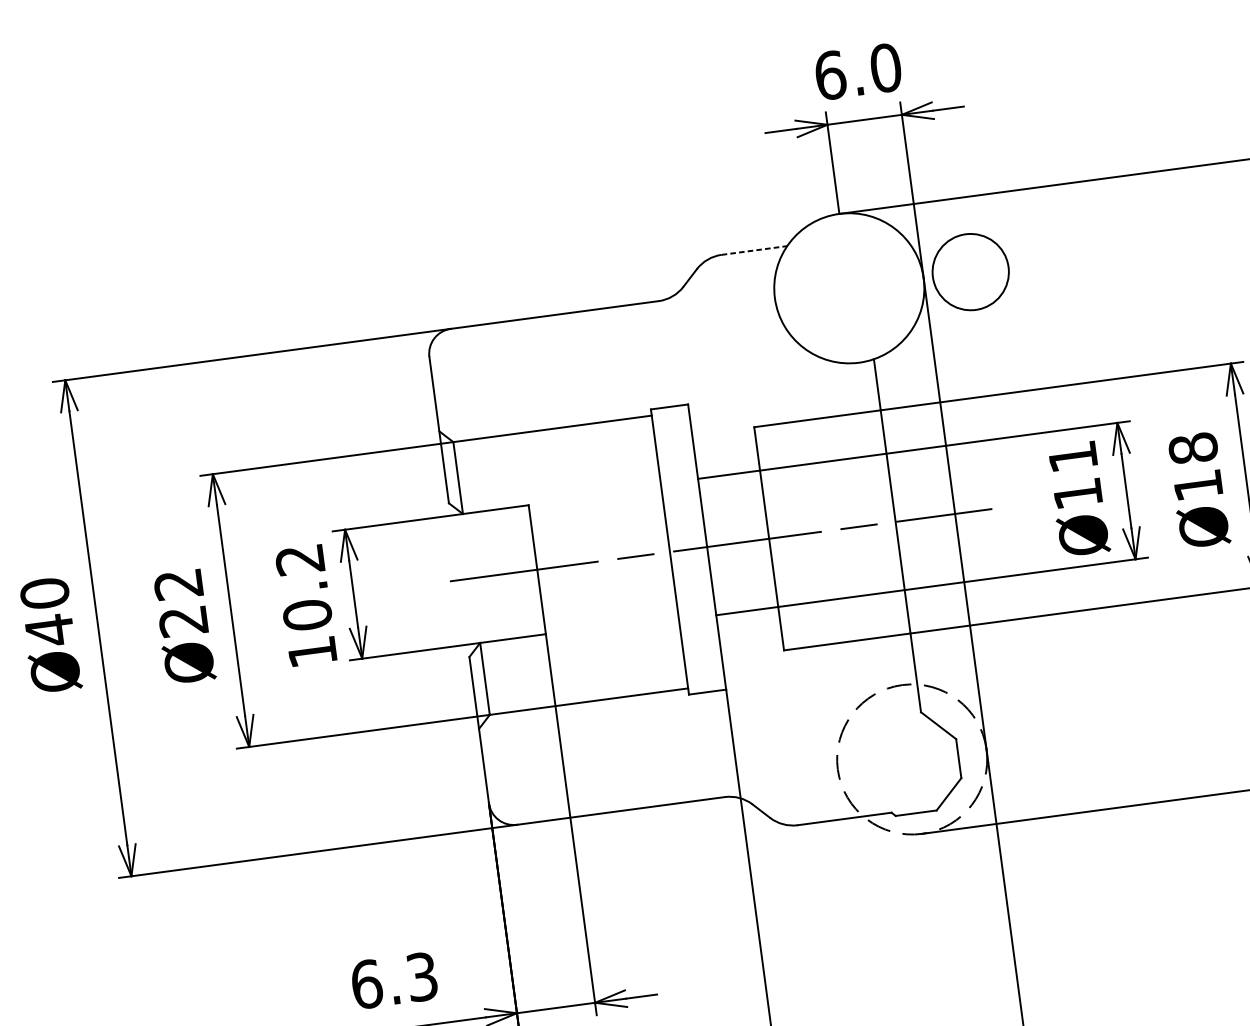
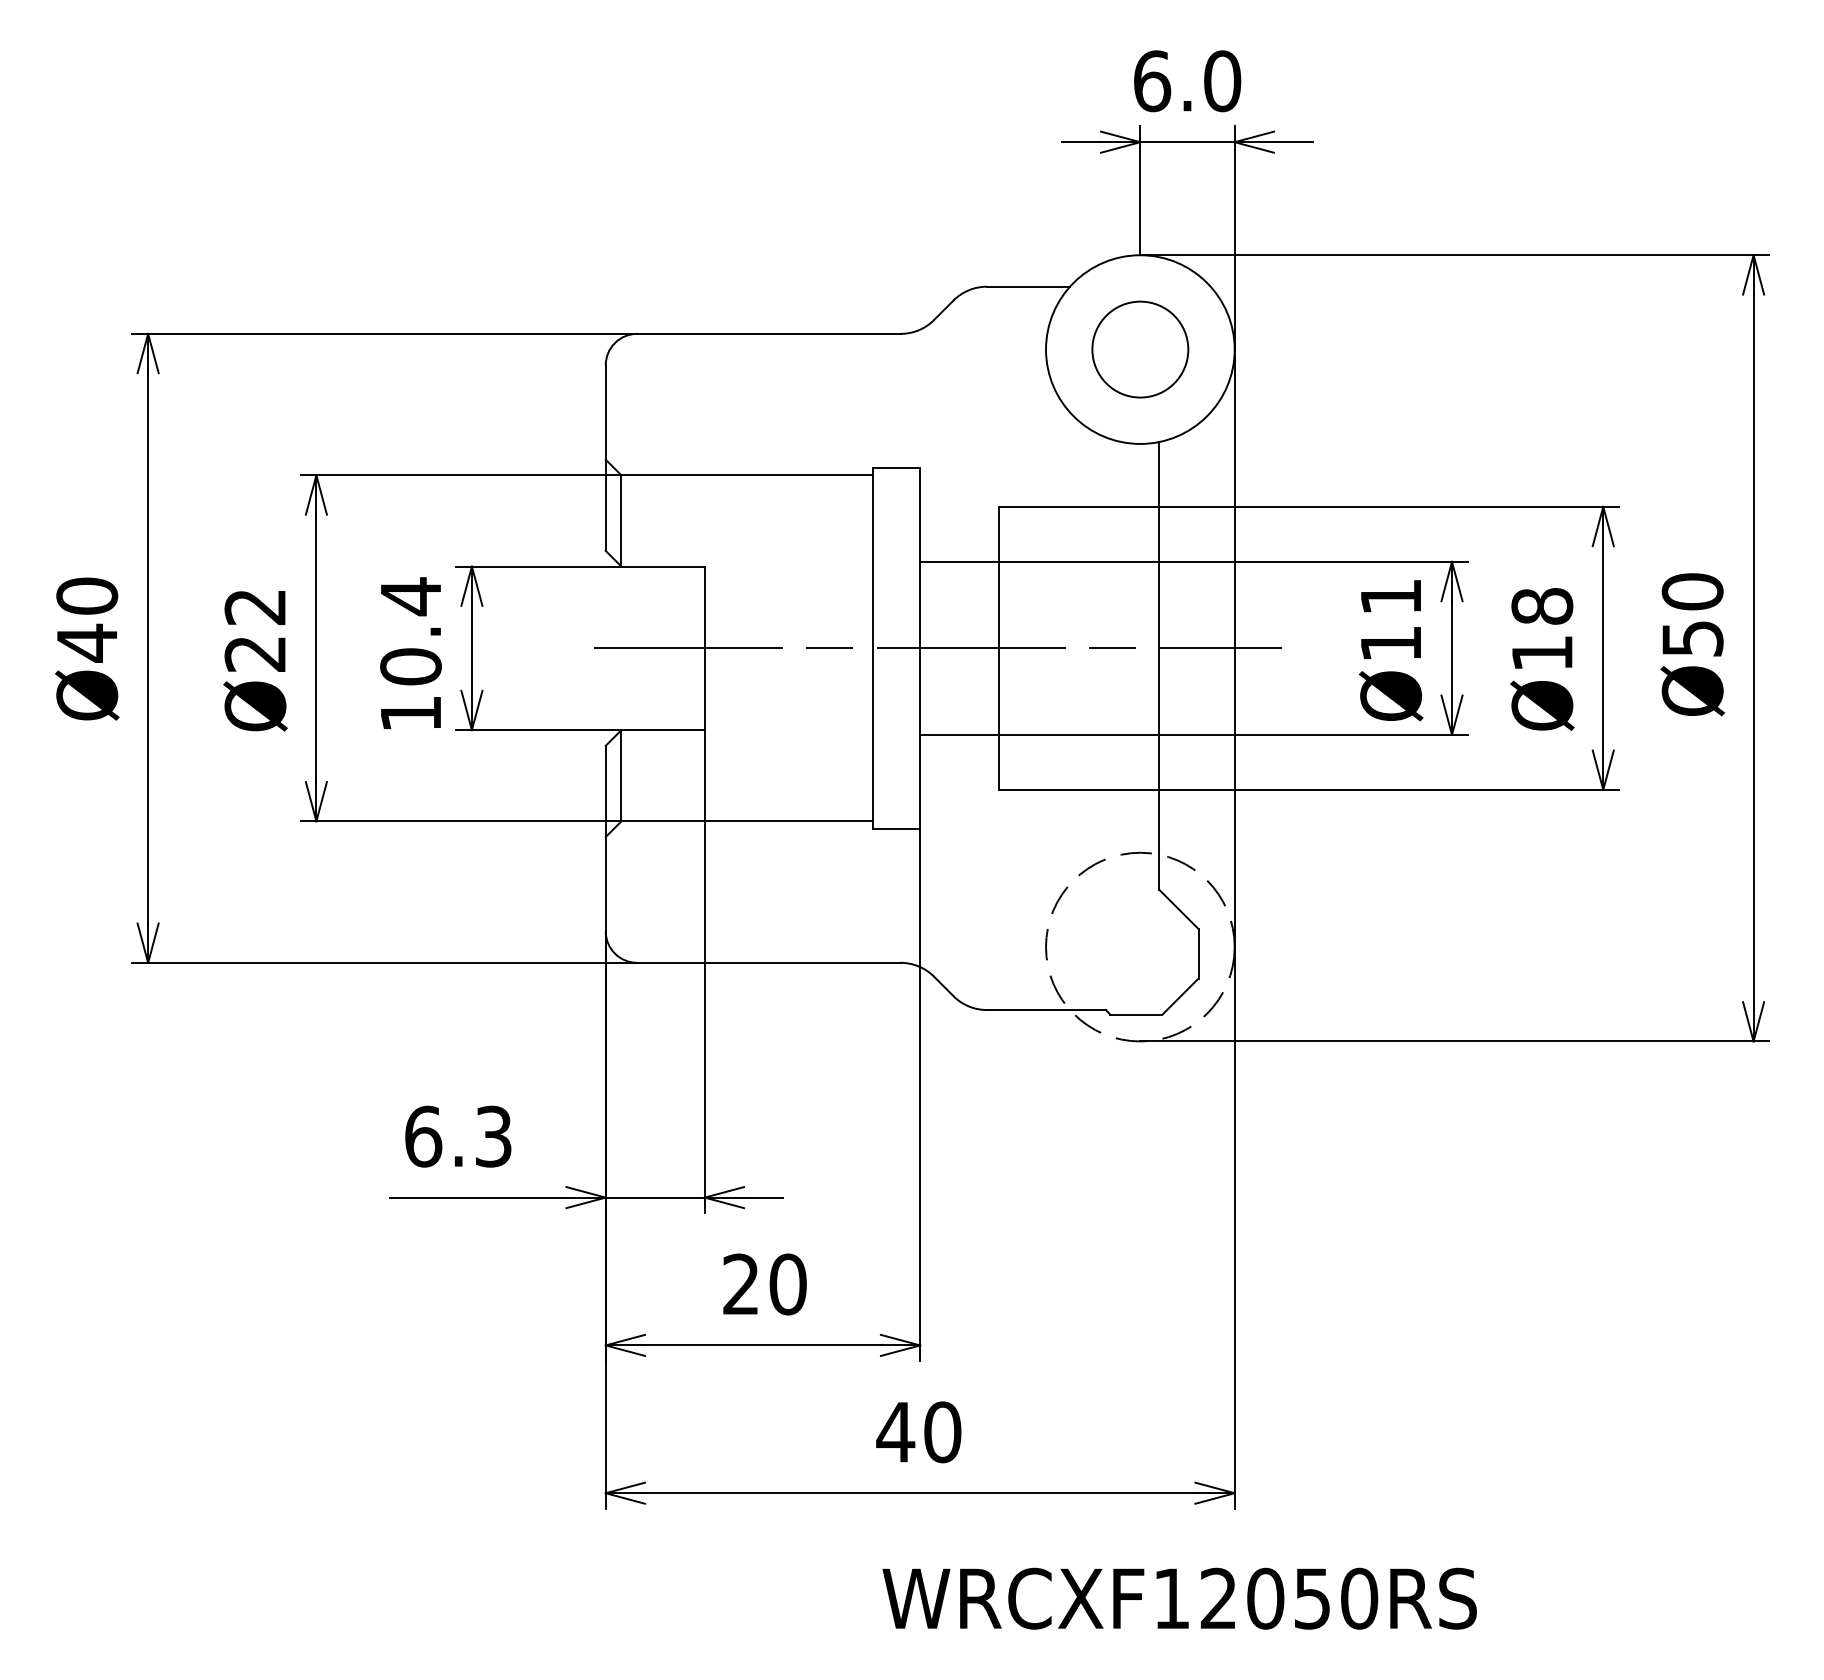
line: (754, 250) -> (1028, 286), dashed -> solid
circle: (970, 272) -> (1140, 349), moved
text: (299, 559) -> (410, 596), 10.2 -> 10.4

